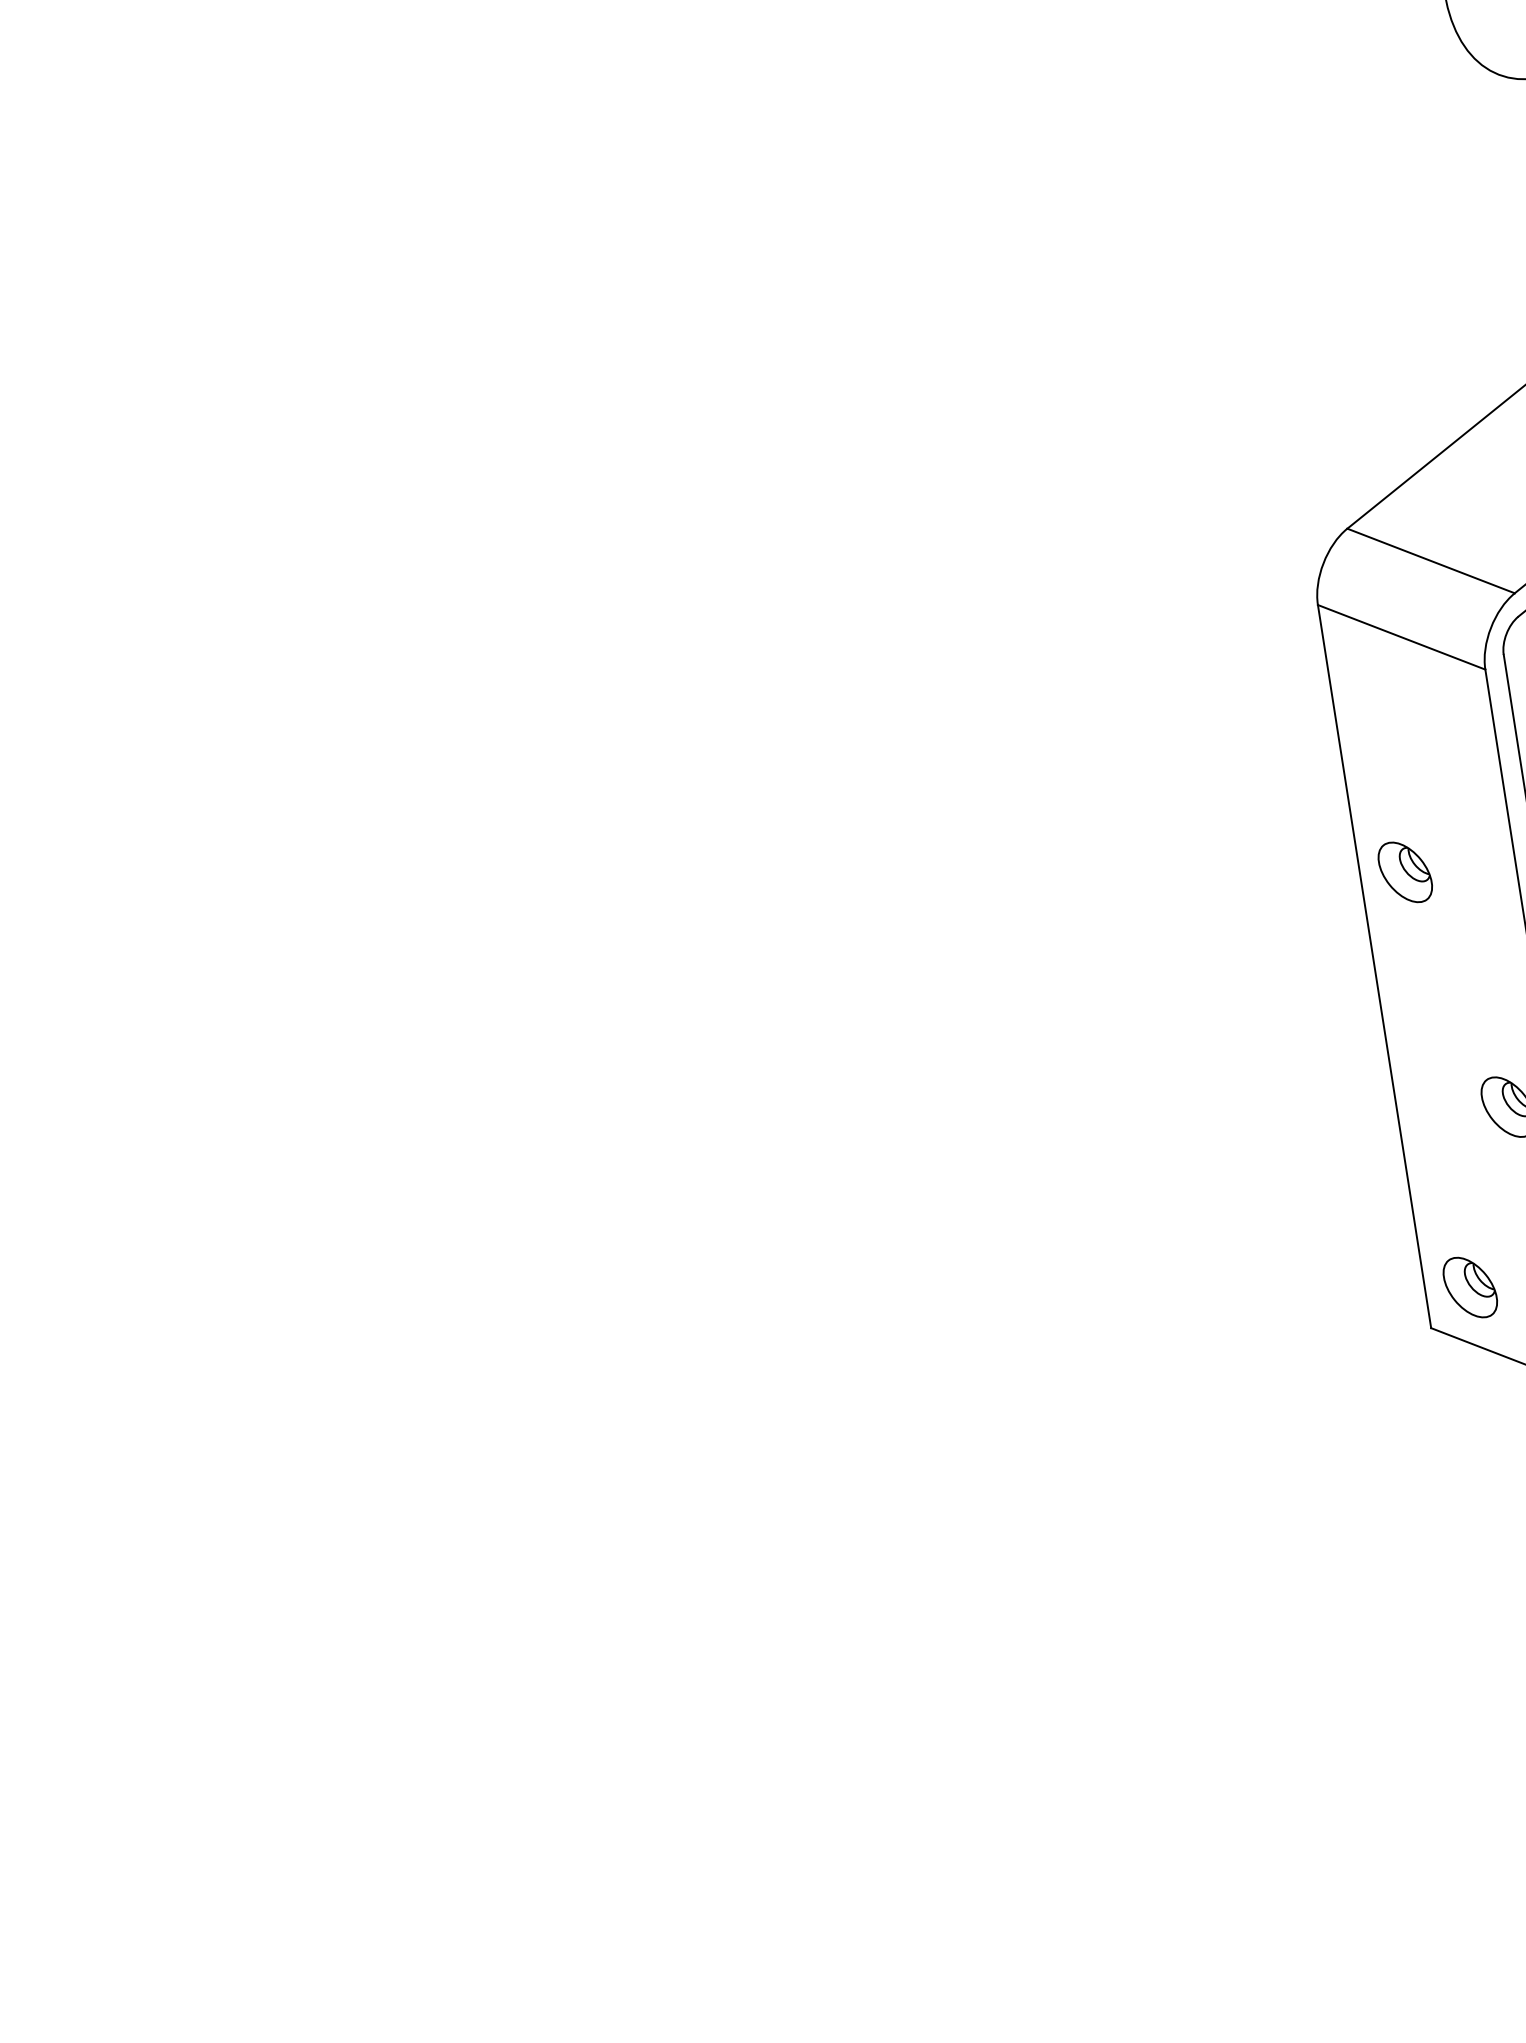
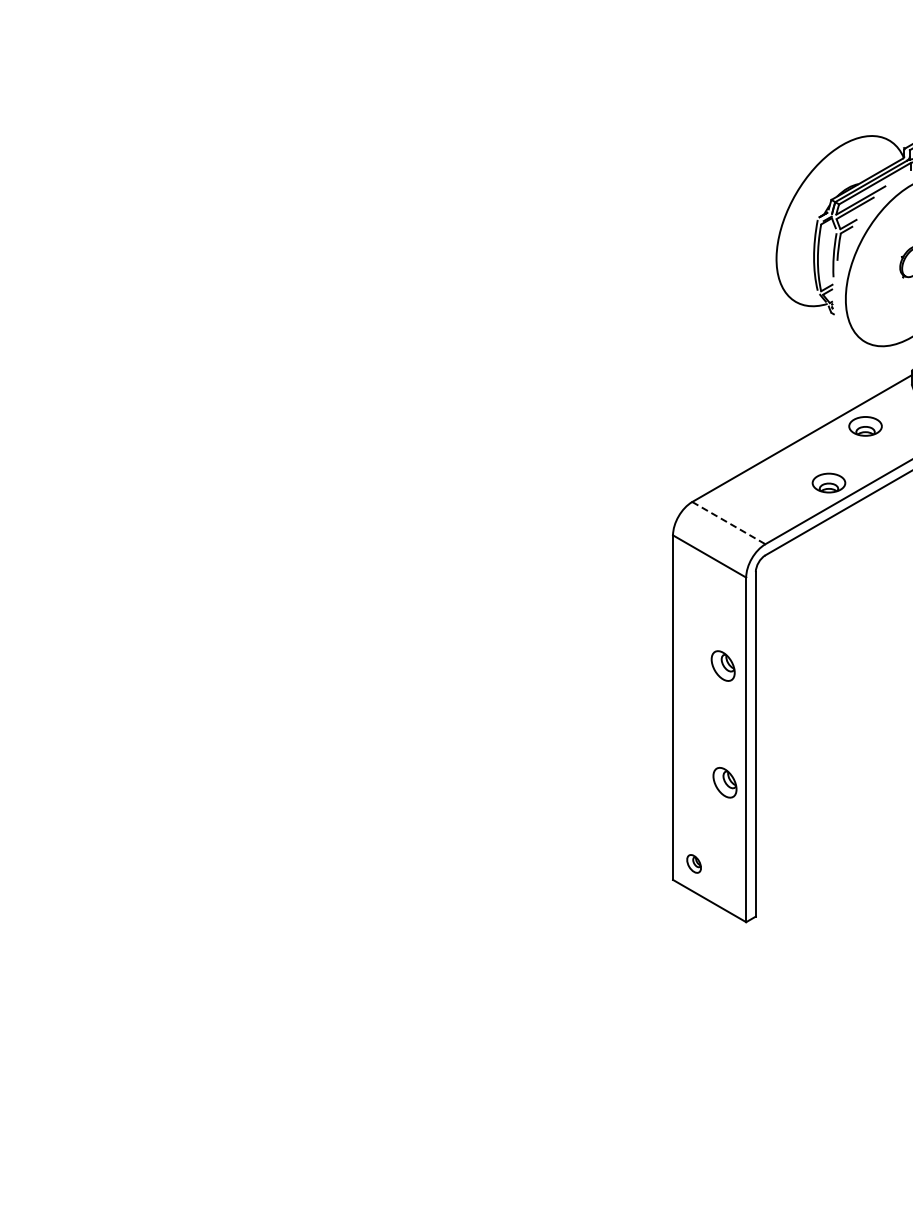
line: (1432, 561) -> (729, 523), solid -> dashed
part: (1403, 871) -> (722, 665), moved
part: (1468, 1286) -> (693, 863), size x0.6

